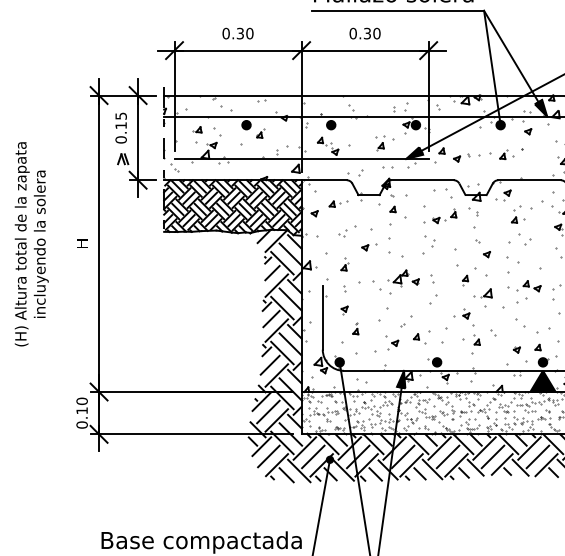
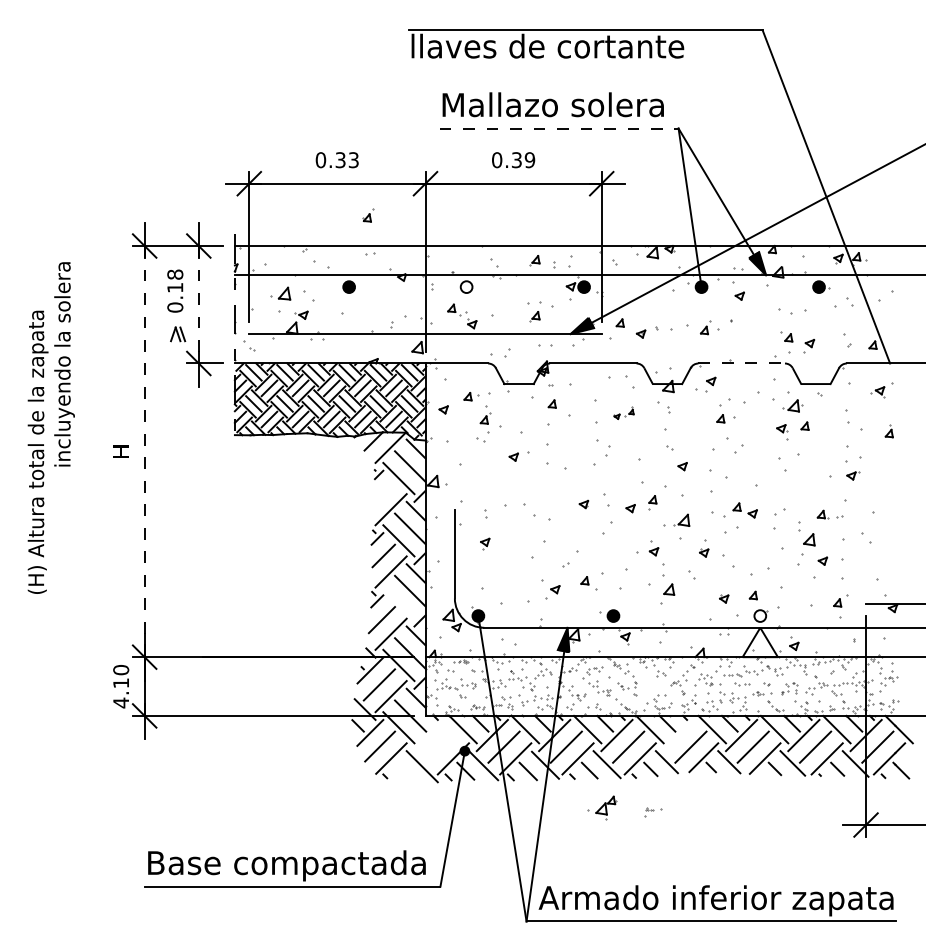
line: (398, 10) -> (559, 128), solid -> dashed
text: (249, 33) -> (353, 160), 0.30 -> 0.33
text: (376, 33) -> (529, 160), 0.30 -> 0.39
part: (380, 105) -> (534, 260), added
text: (121, 116) -> (175, 274), 0.15 -> 0.18
fill: (331, 125) -> (466, 287), removed
part: (197, 129) -> (280, 293), size x1.6
part: (260, 133) -> (368, 215), moved
line: (137, 137) -> (198, 304), solid -> dashed
line: (530, 180) -> (742, 363), solid -> dashed
part: (444, 215) -> (623, 412), size x0.6
line: (98, 243) -> (144, 451), solid -> dashed
text: (41, 244) -> (64, 364), moved
part: (344, 263) -> (485, 414), moved
line: (272, 273) -> (385, 492), removed
part: (398, 278) -> (602, 807), moved
part: (449, 284) -> (630, 508), added
part: (502, 316) -> (704, 552), added
part: (355, 328) -> (500, 569), removed
part: (476, 339) -> (668, 584), size x1.4
line: (282, 352) -> (398, 602), removed
fill: (543, 361) -> (760, 615), removed
fill: (542, 381) -> (759, 642), removed
part: (465, 413) -> (653, 812), moved
text: (82, 424) -> (121, 702), 0.10 -> 4.10
line: (304, 448) -> (429, 735), removed
line: (484, 448) -> (678, 735), removed
line: (313, 456) -> (441, 746), removed
line: (286, 475) -> (404, 772), removed

